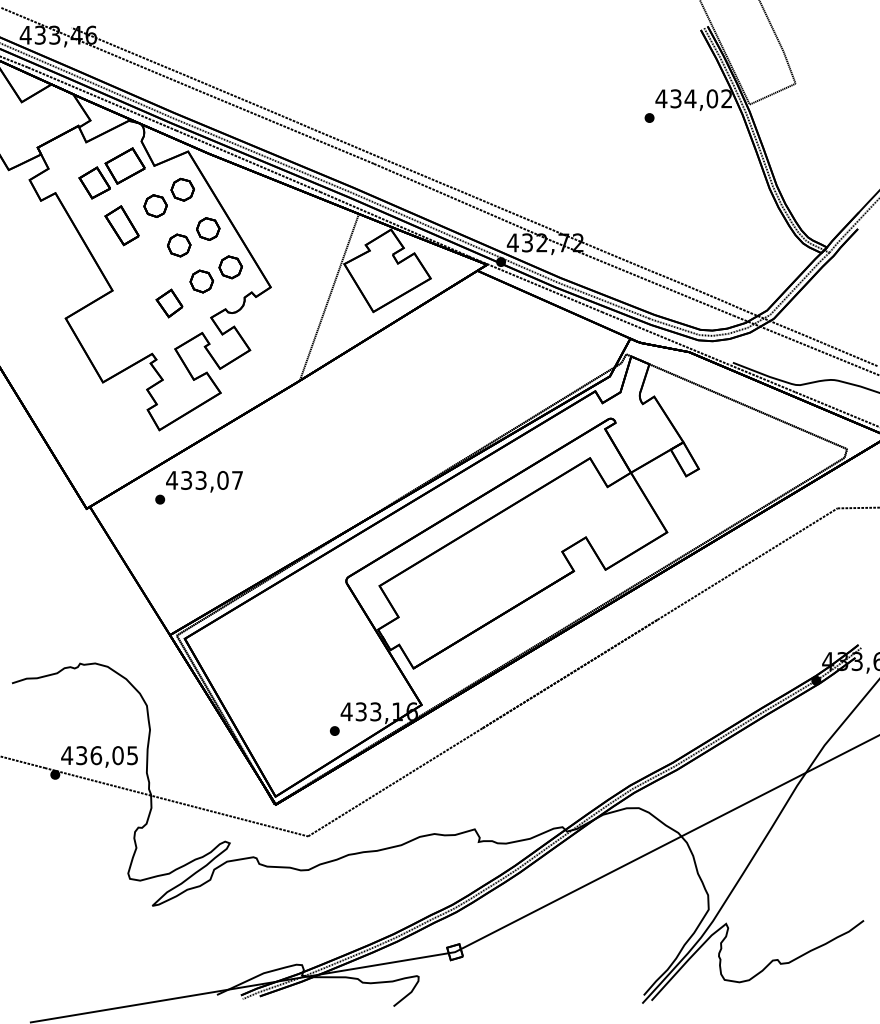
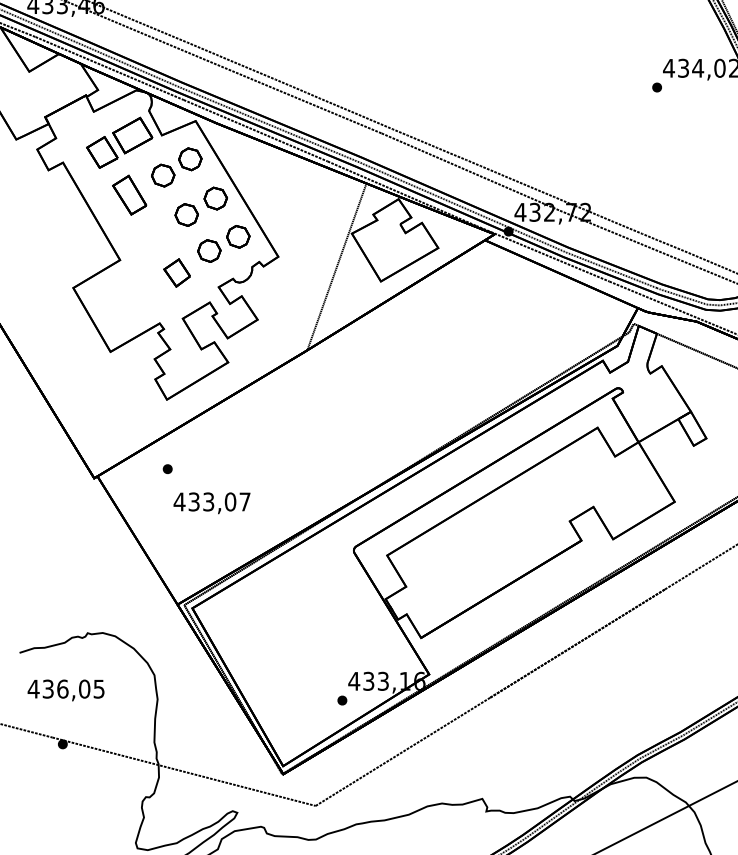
text: (204, 481) -> (212, 503), moved
text: (99, 756) -> (66, 690), moved

